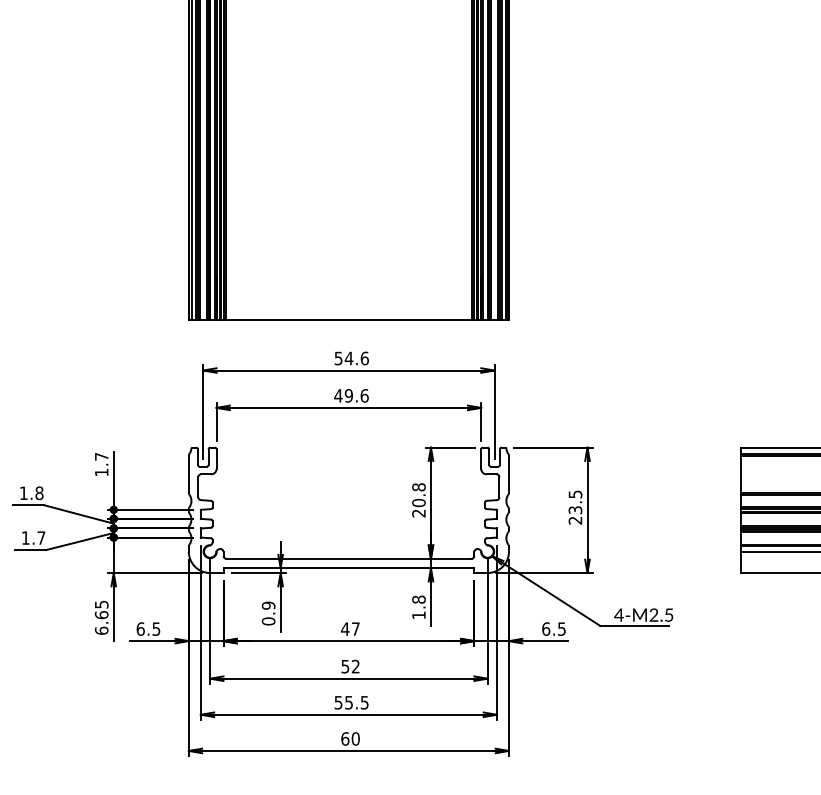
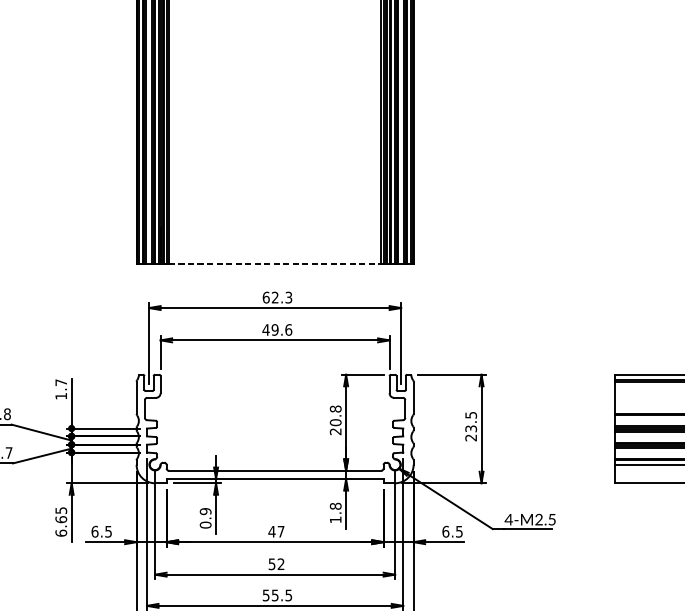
line: (348, 320) -> (274, 264), solid -> dashed
text: (351, 358) -> (277, 297), 54.6 -> 62.3

